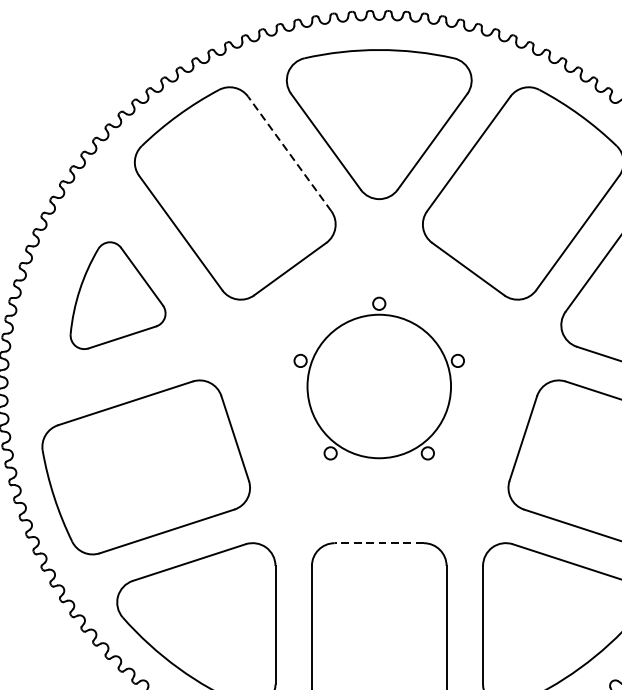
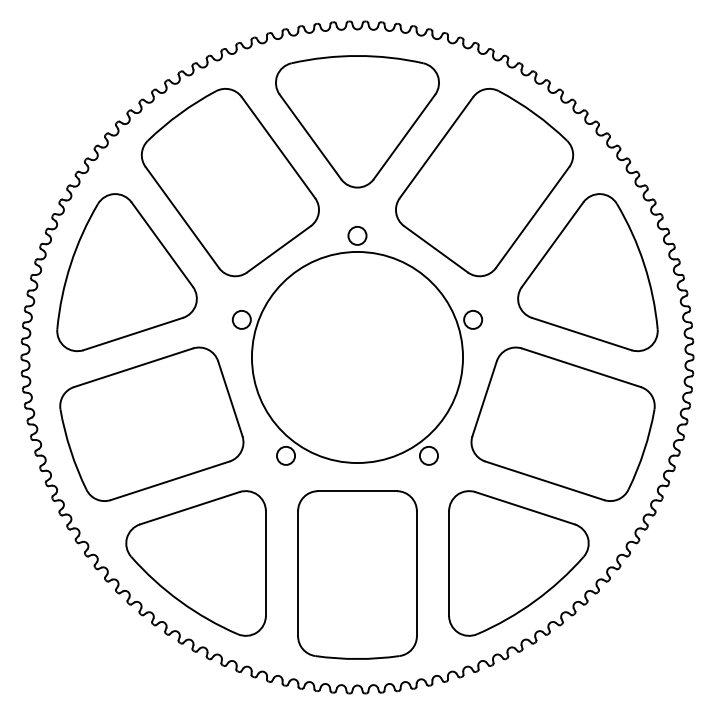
line: (289, 153) -> (278, 147), dashed -> solid
part: (117, 295) -> (126, 272), size x1.67
part: (379, 378) -> (357, 345), size x1.67
line: (379, 543) -> (357, 491), dashed -> solid

